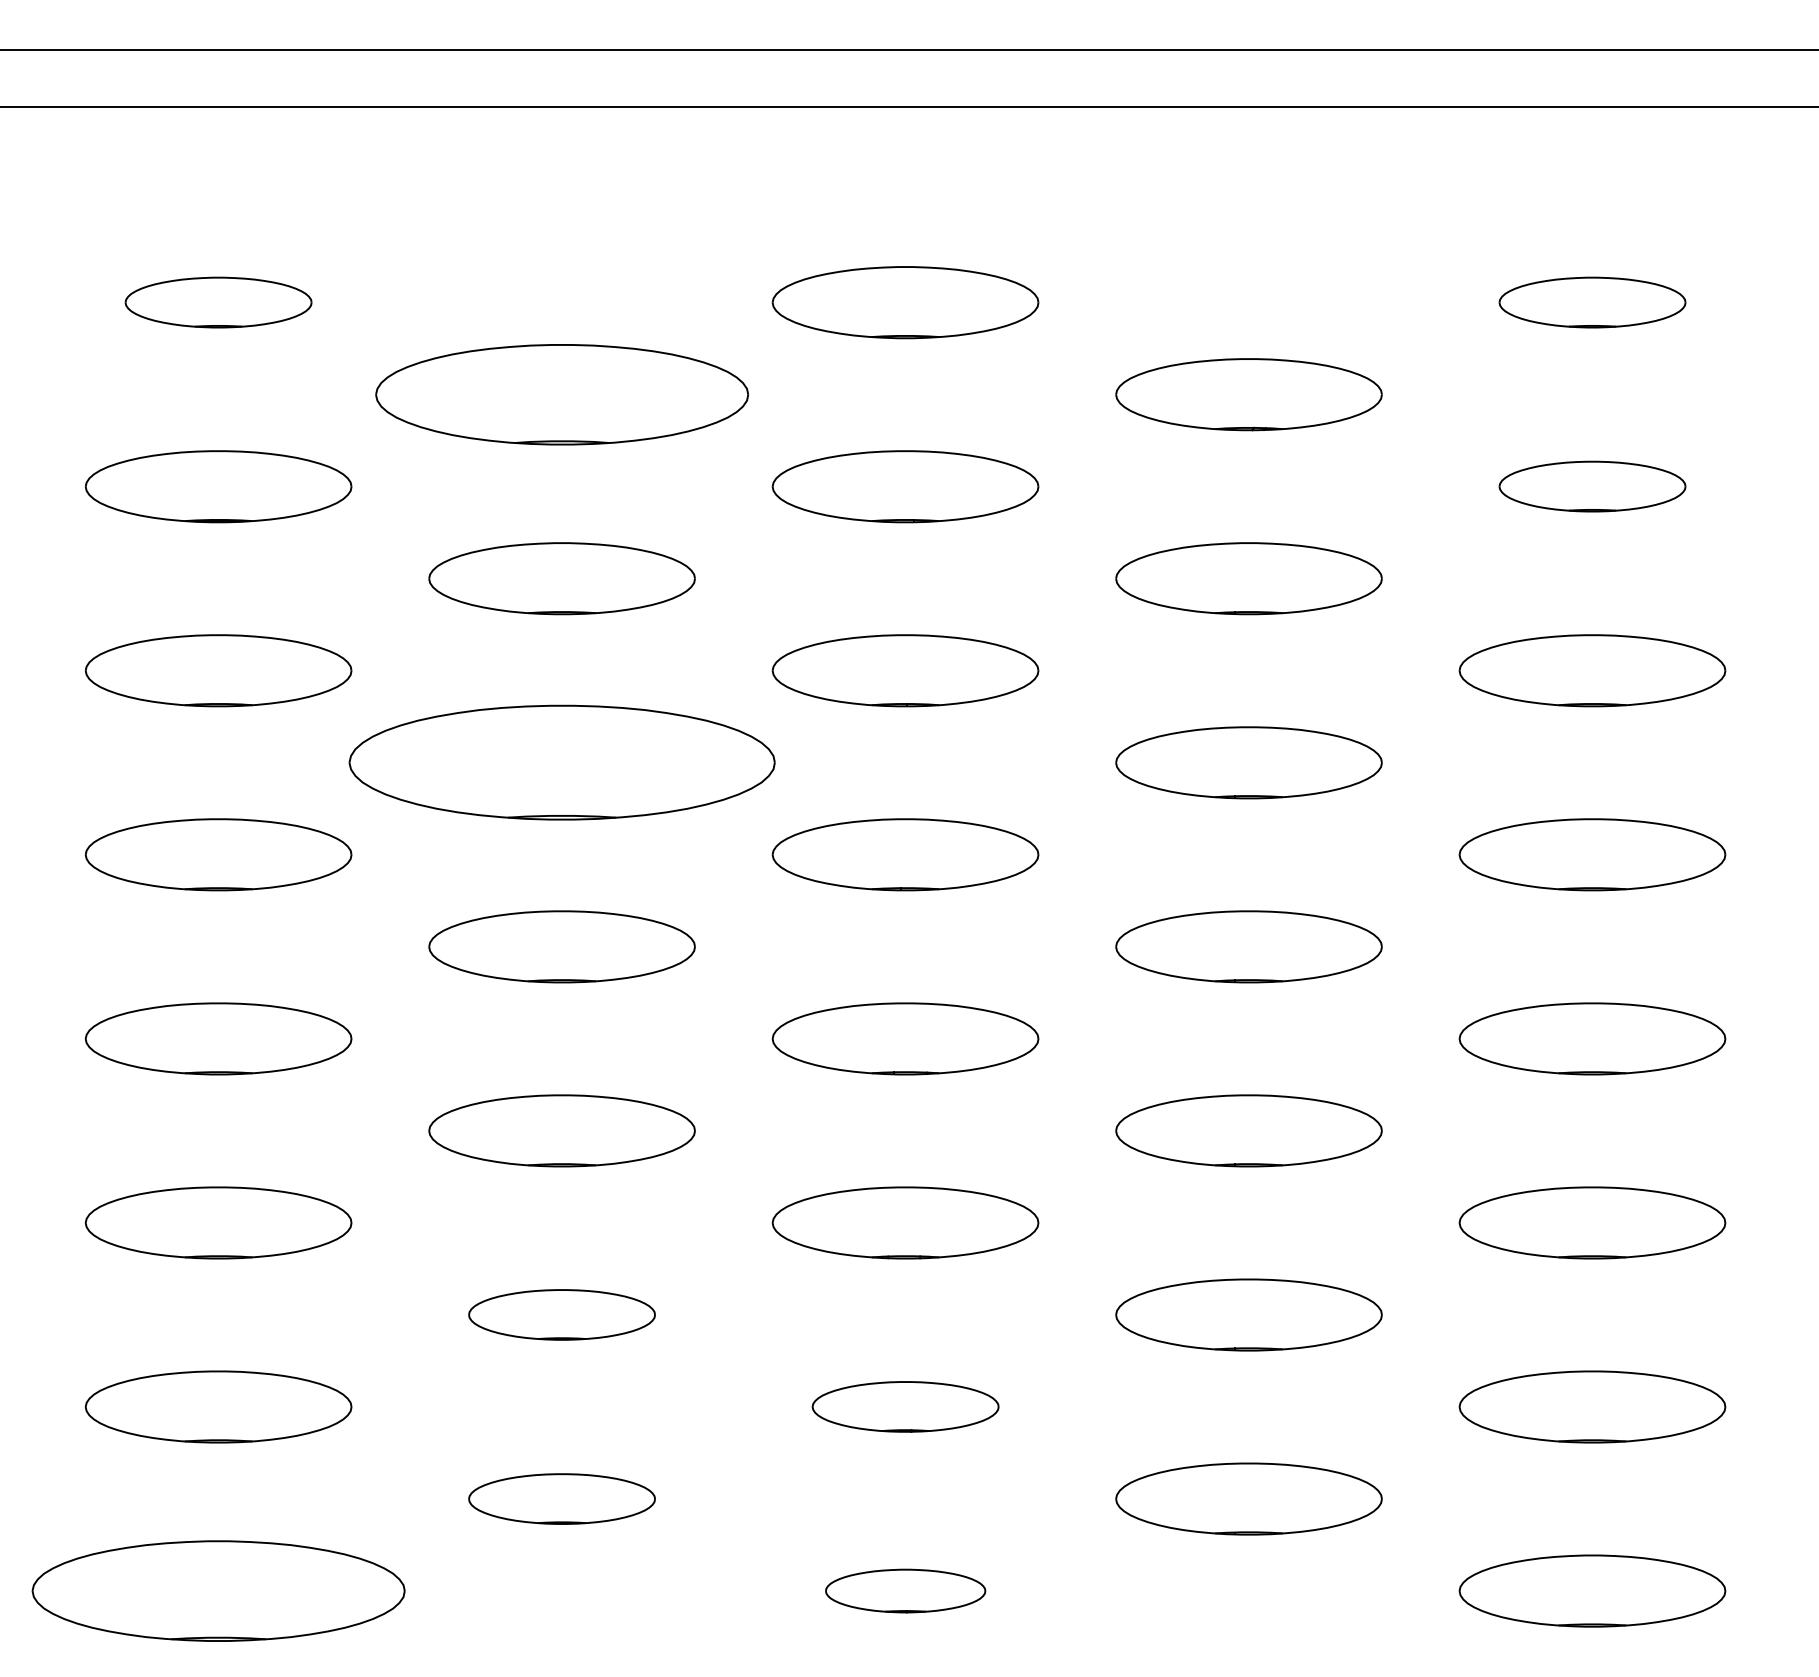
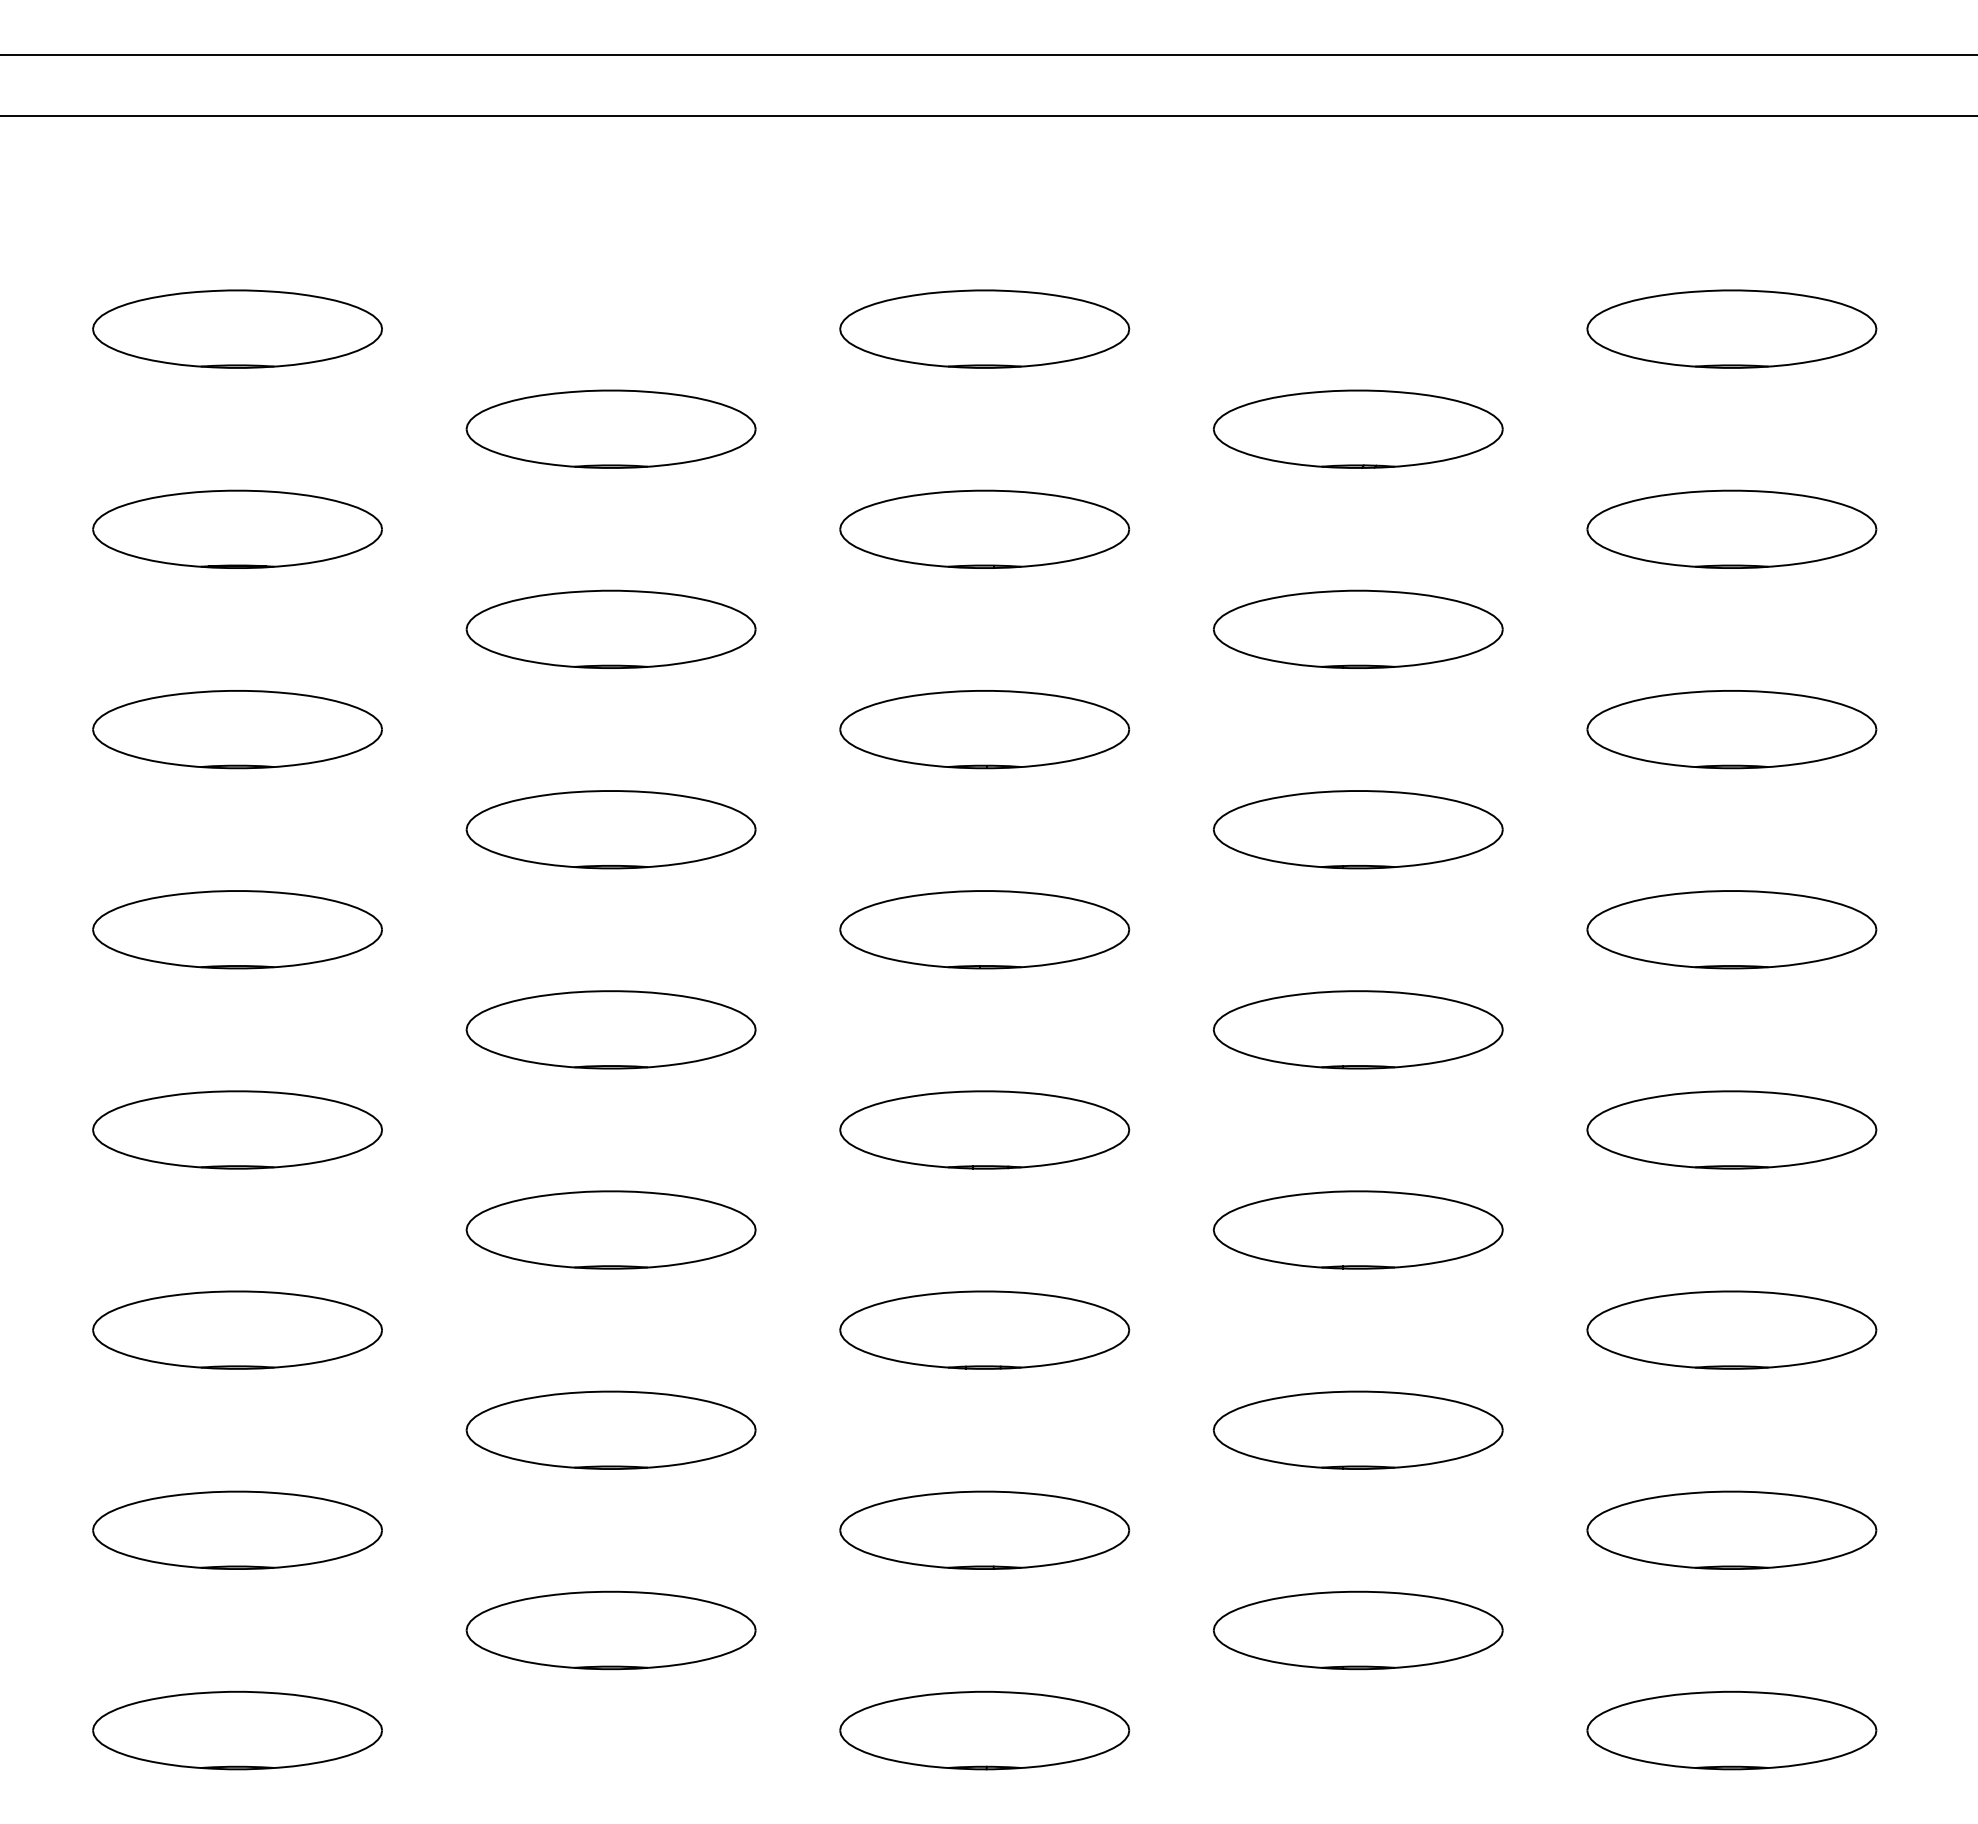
part: (218, 302) -> (237, 328), size x1.43
part: (1592, 302) -> (1731, 328), size x1.43
part: (561, 393) -> (610, 428), size x0.71
part: (1592, 485) -> (1731, 528), size x1.43
part: (561, 762) -> (610, 829), size x0.62
part: (561, 1314) -> (610, 1429), size x1.43
part: (905, 1406) -> (984, 1529), size x1.43
part: (561, 1499) -> (610, 1630), size x1.43
part: (218, 1591) -> (237, 1730), size x0.71
part: (905, 1591) -> (984, 1730), size x1.67

